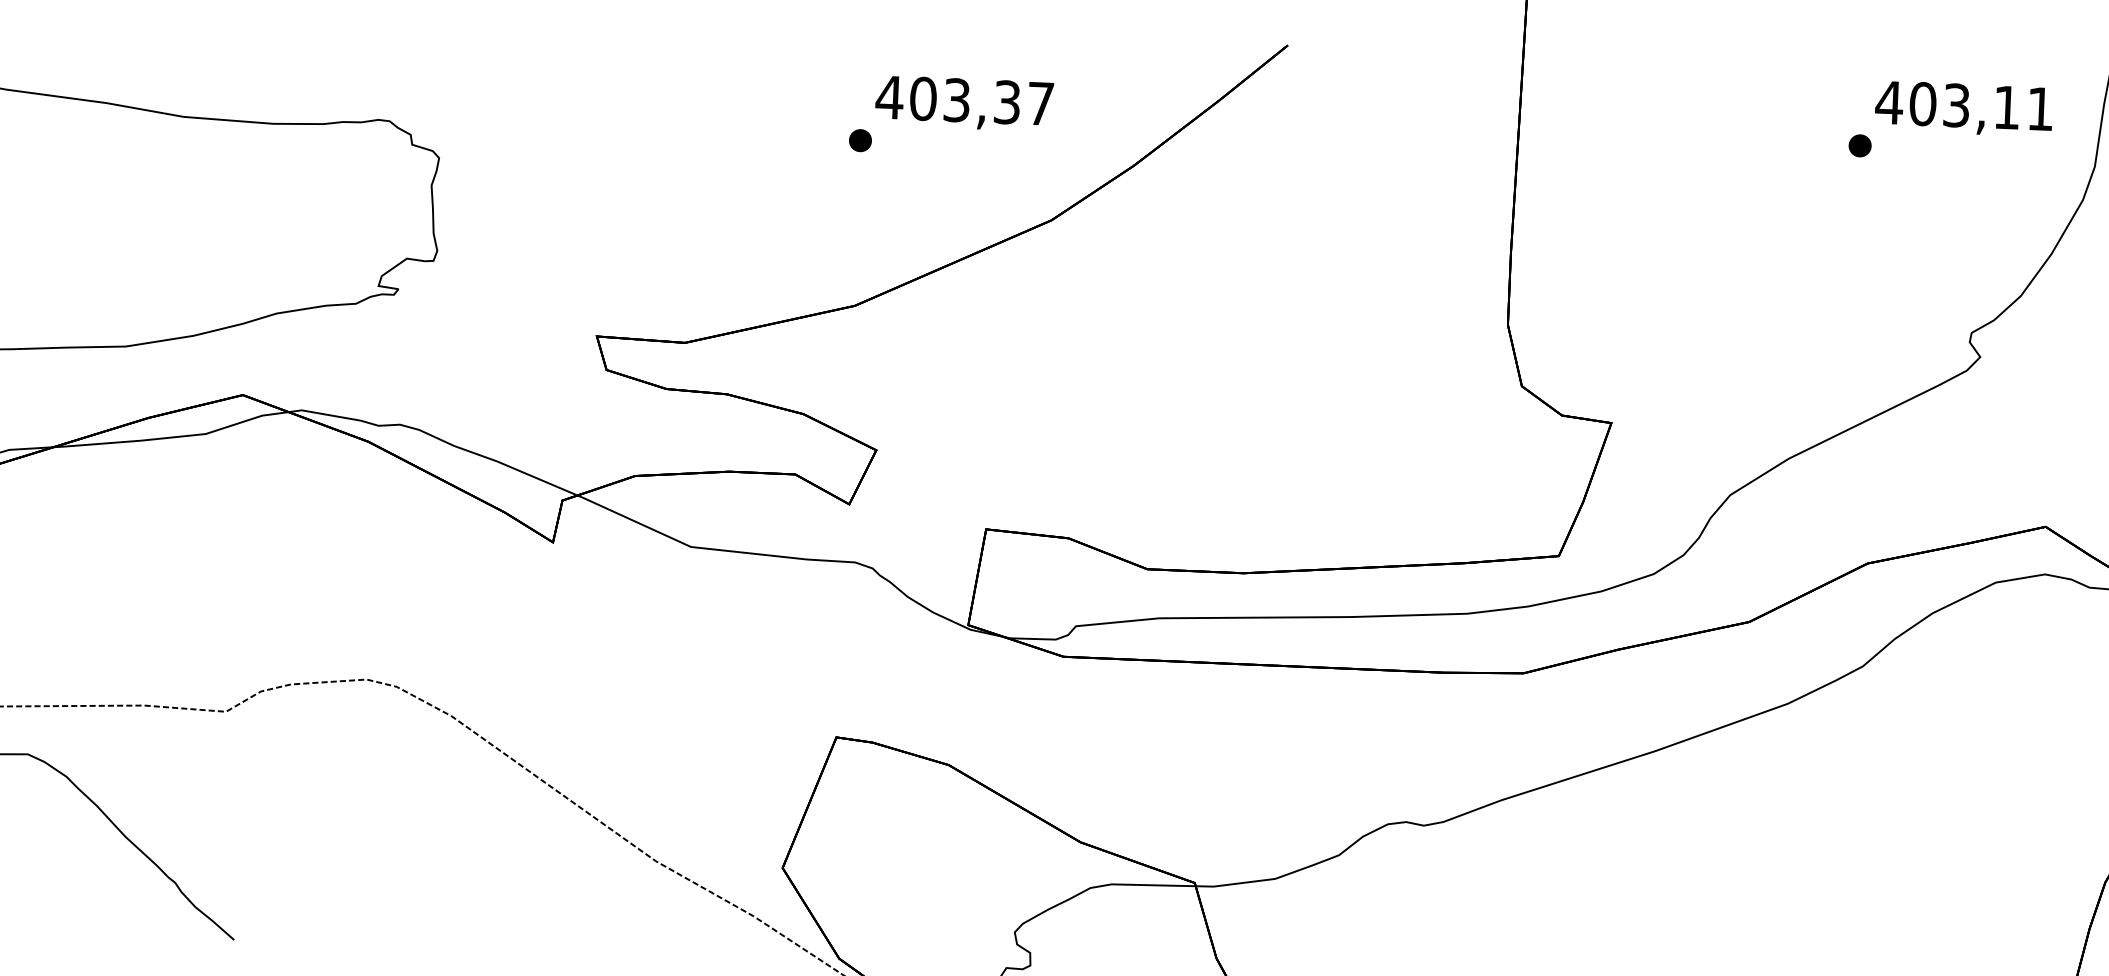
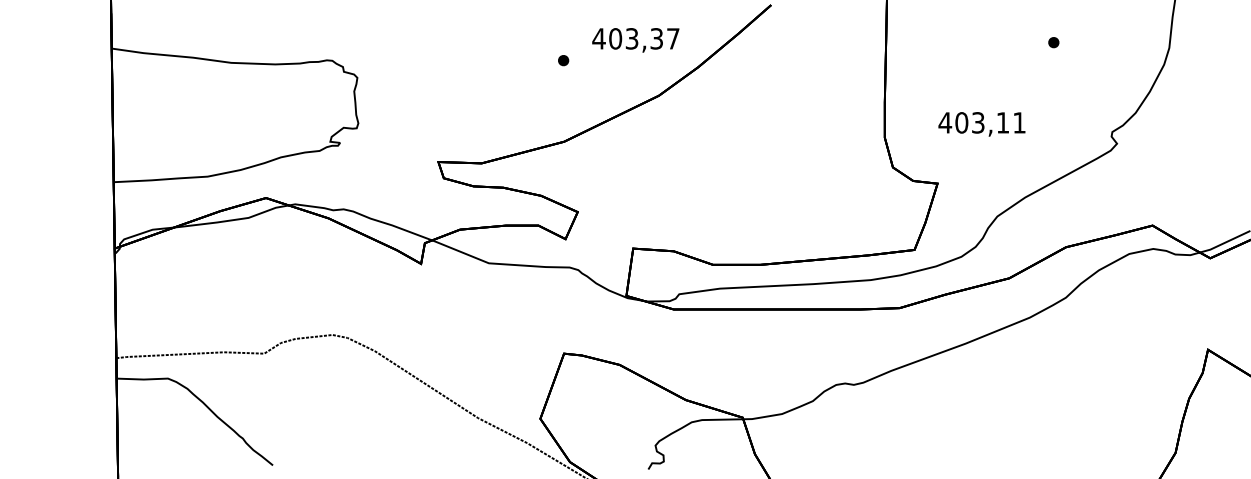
text: (963, 103) -> (635, 40), moved
text: (1963, 109) -> (981, 124), moved

